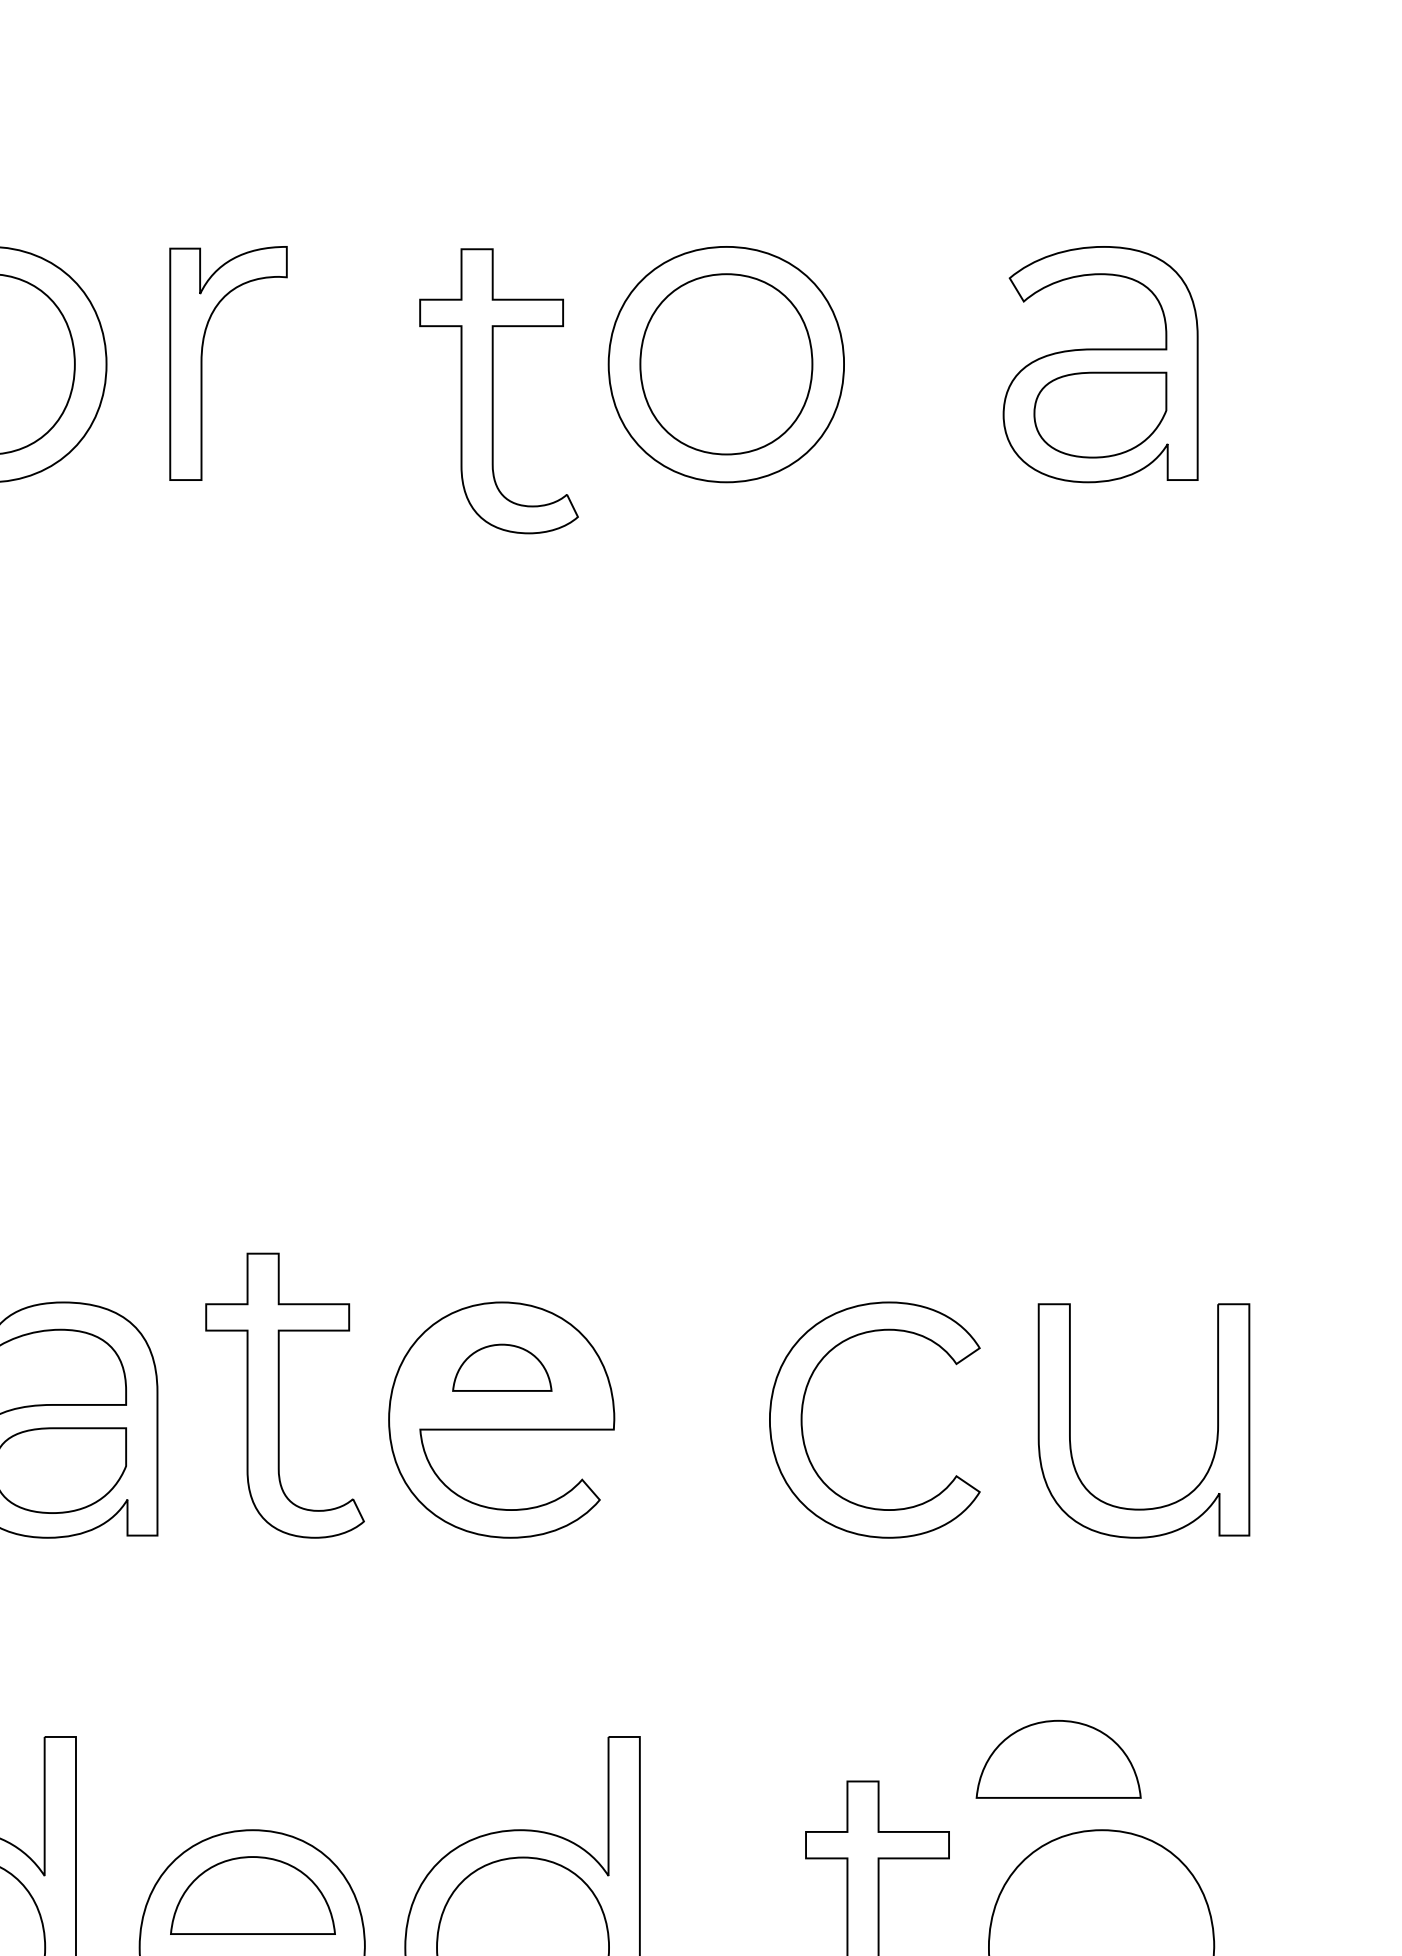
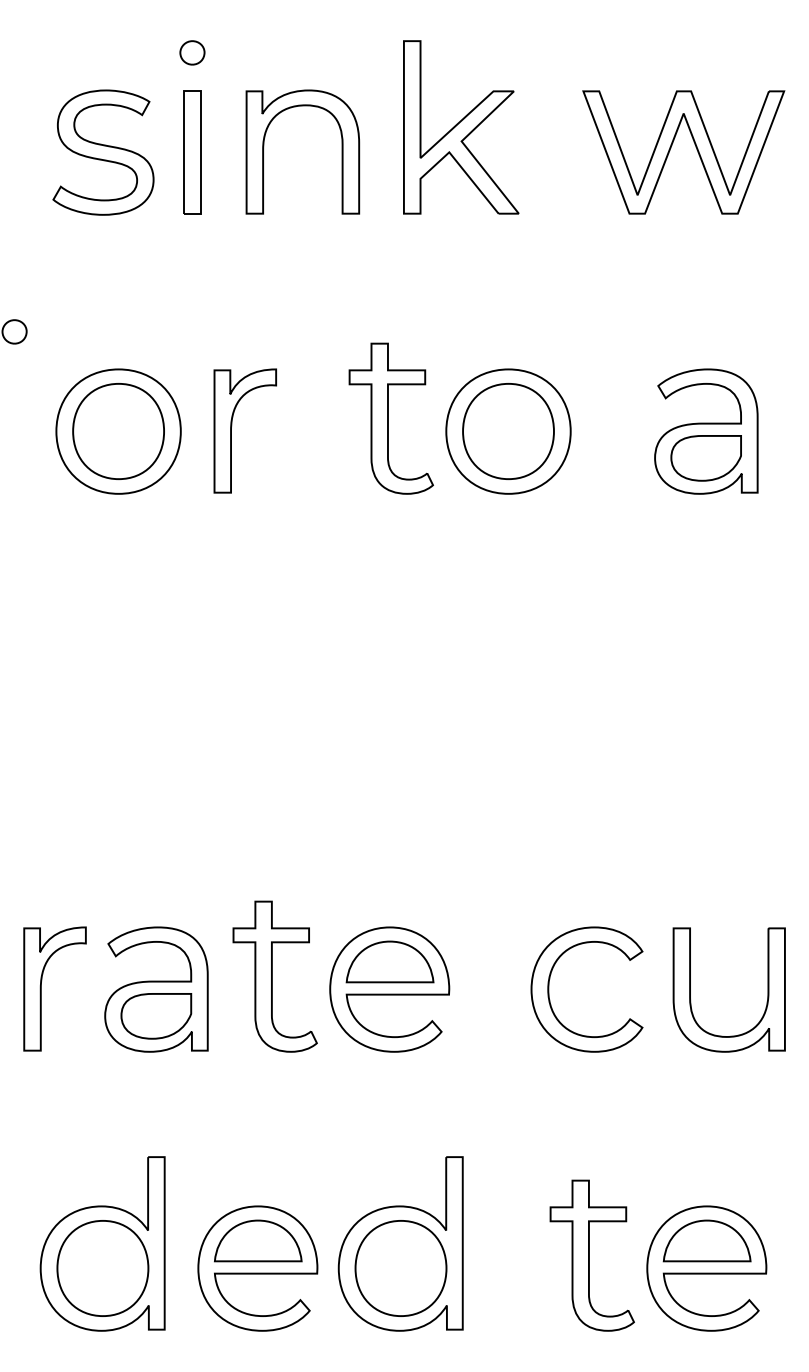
part: (497, 390) -> (390, 418), moved
part: (501, 1366) -> (389, 961), size x1.67
part: (1057, 1758) -> (706, 1240), moved

